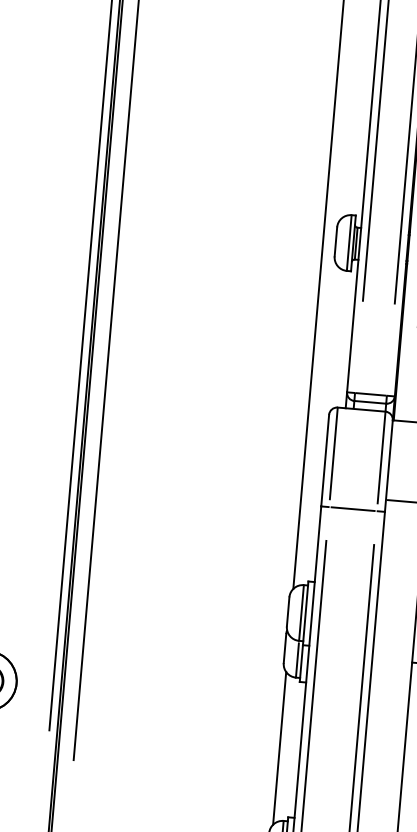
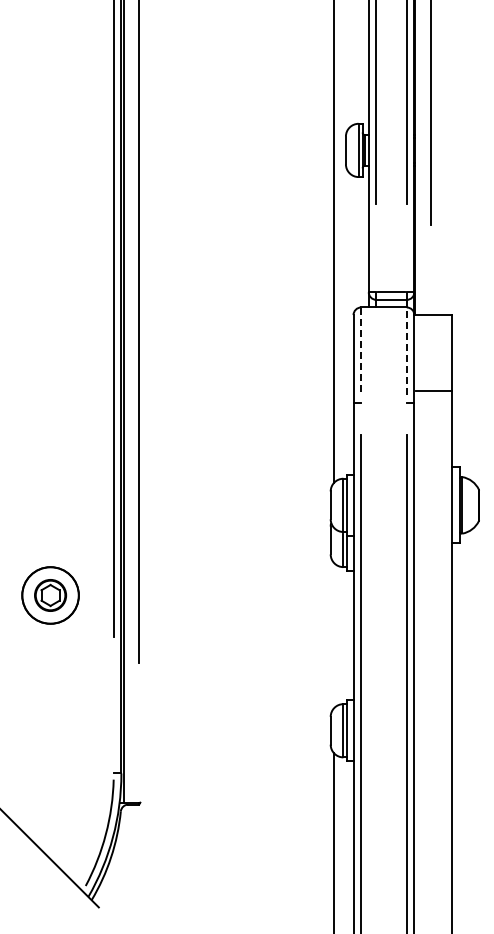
line: (334, 453) -> (361, 351), solid -> dashed
line: (381, 457) -> (406, 351), solid -> dashed
line: (352, 508) -> (383, 402), removed
line: (279, 748) -> (333, 635), removed

